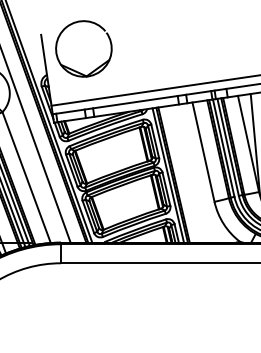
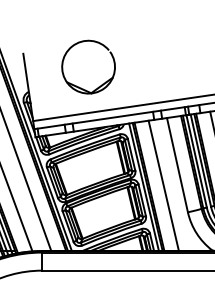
part: (83, 48) -> (88, 66), moved
line: (189, 173) -> (164, 185), added

